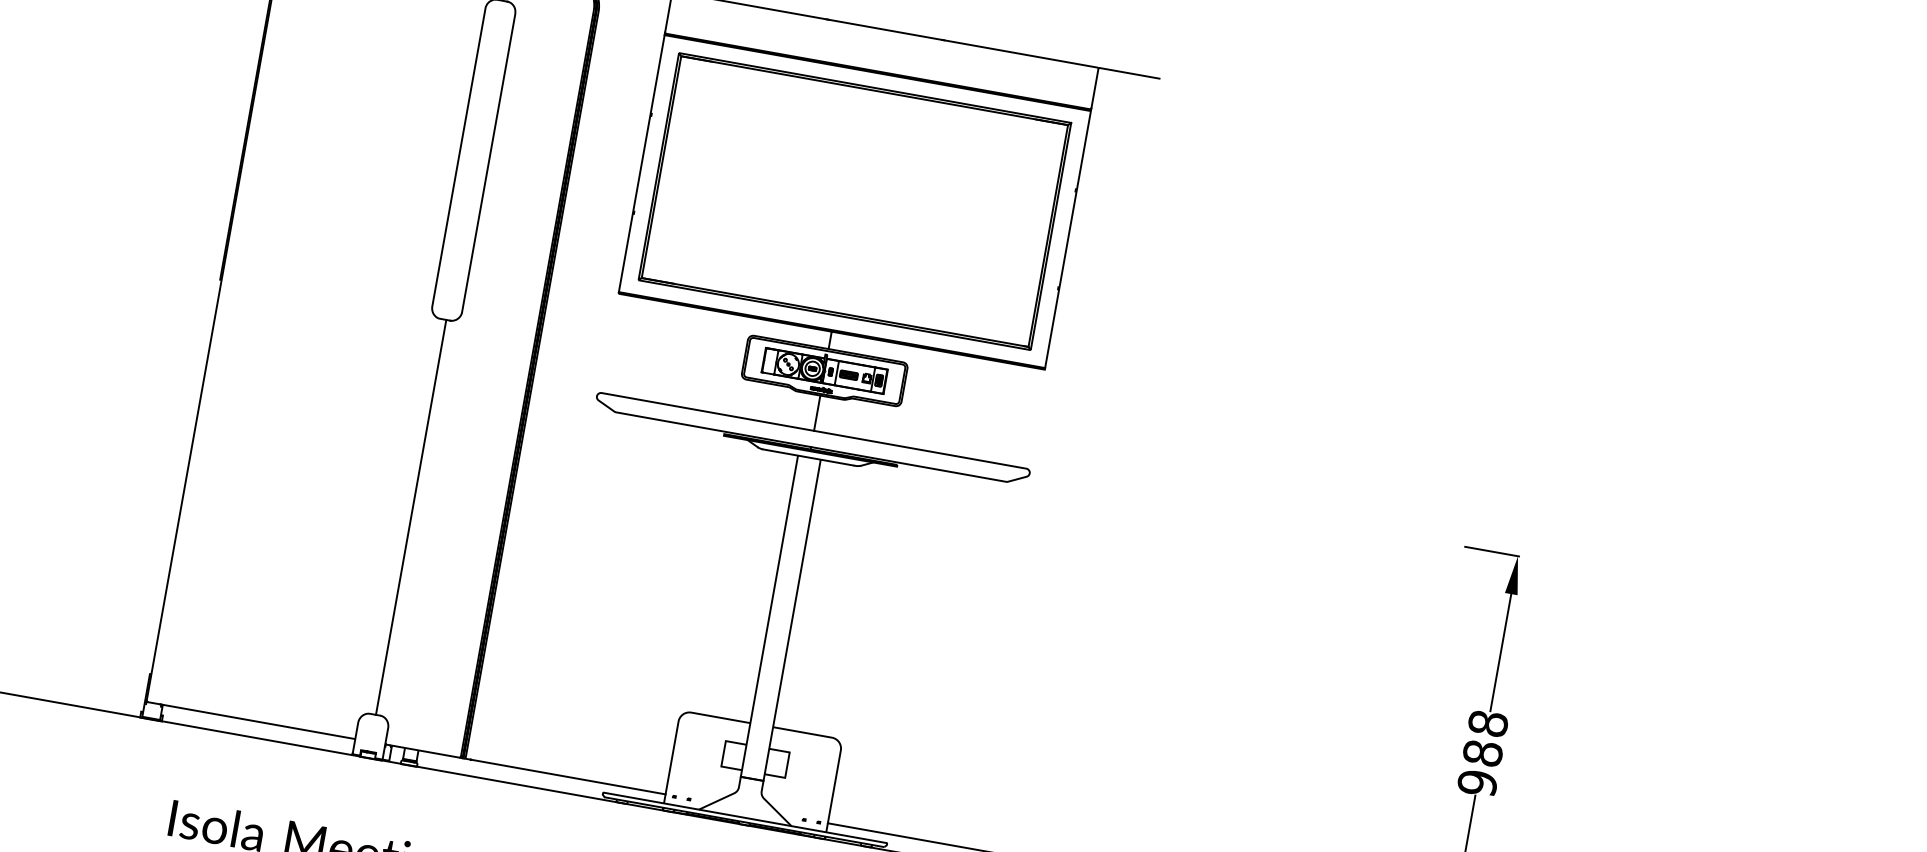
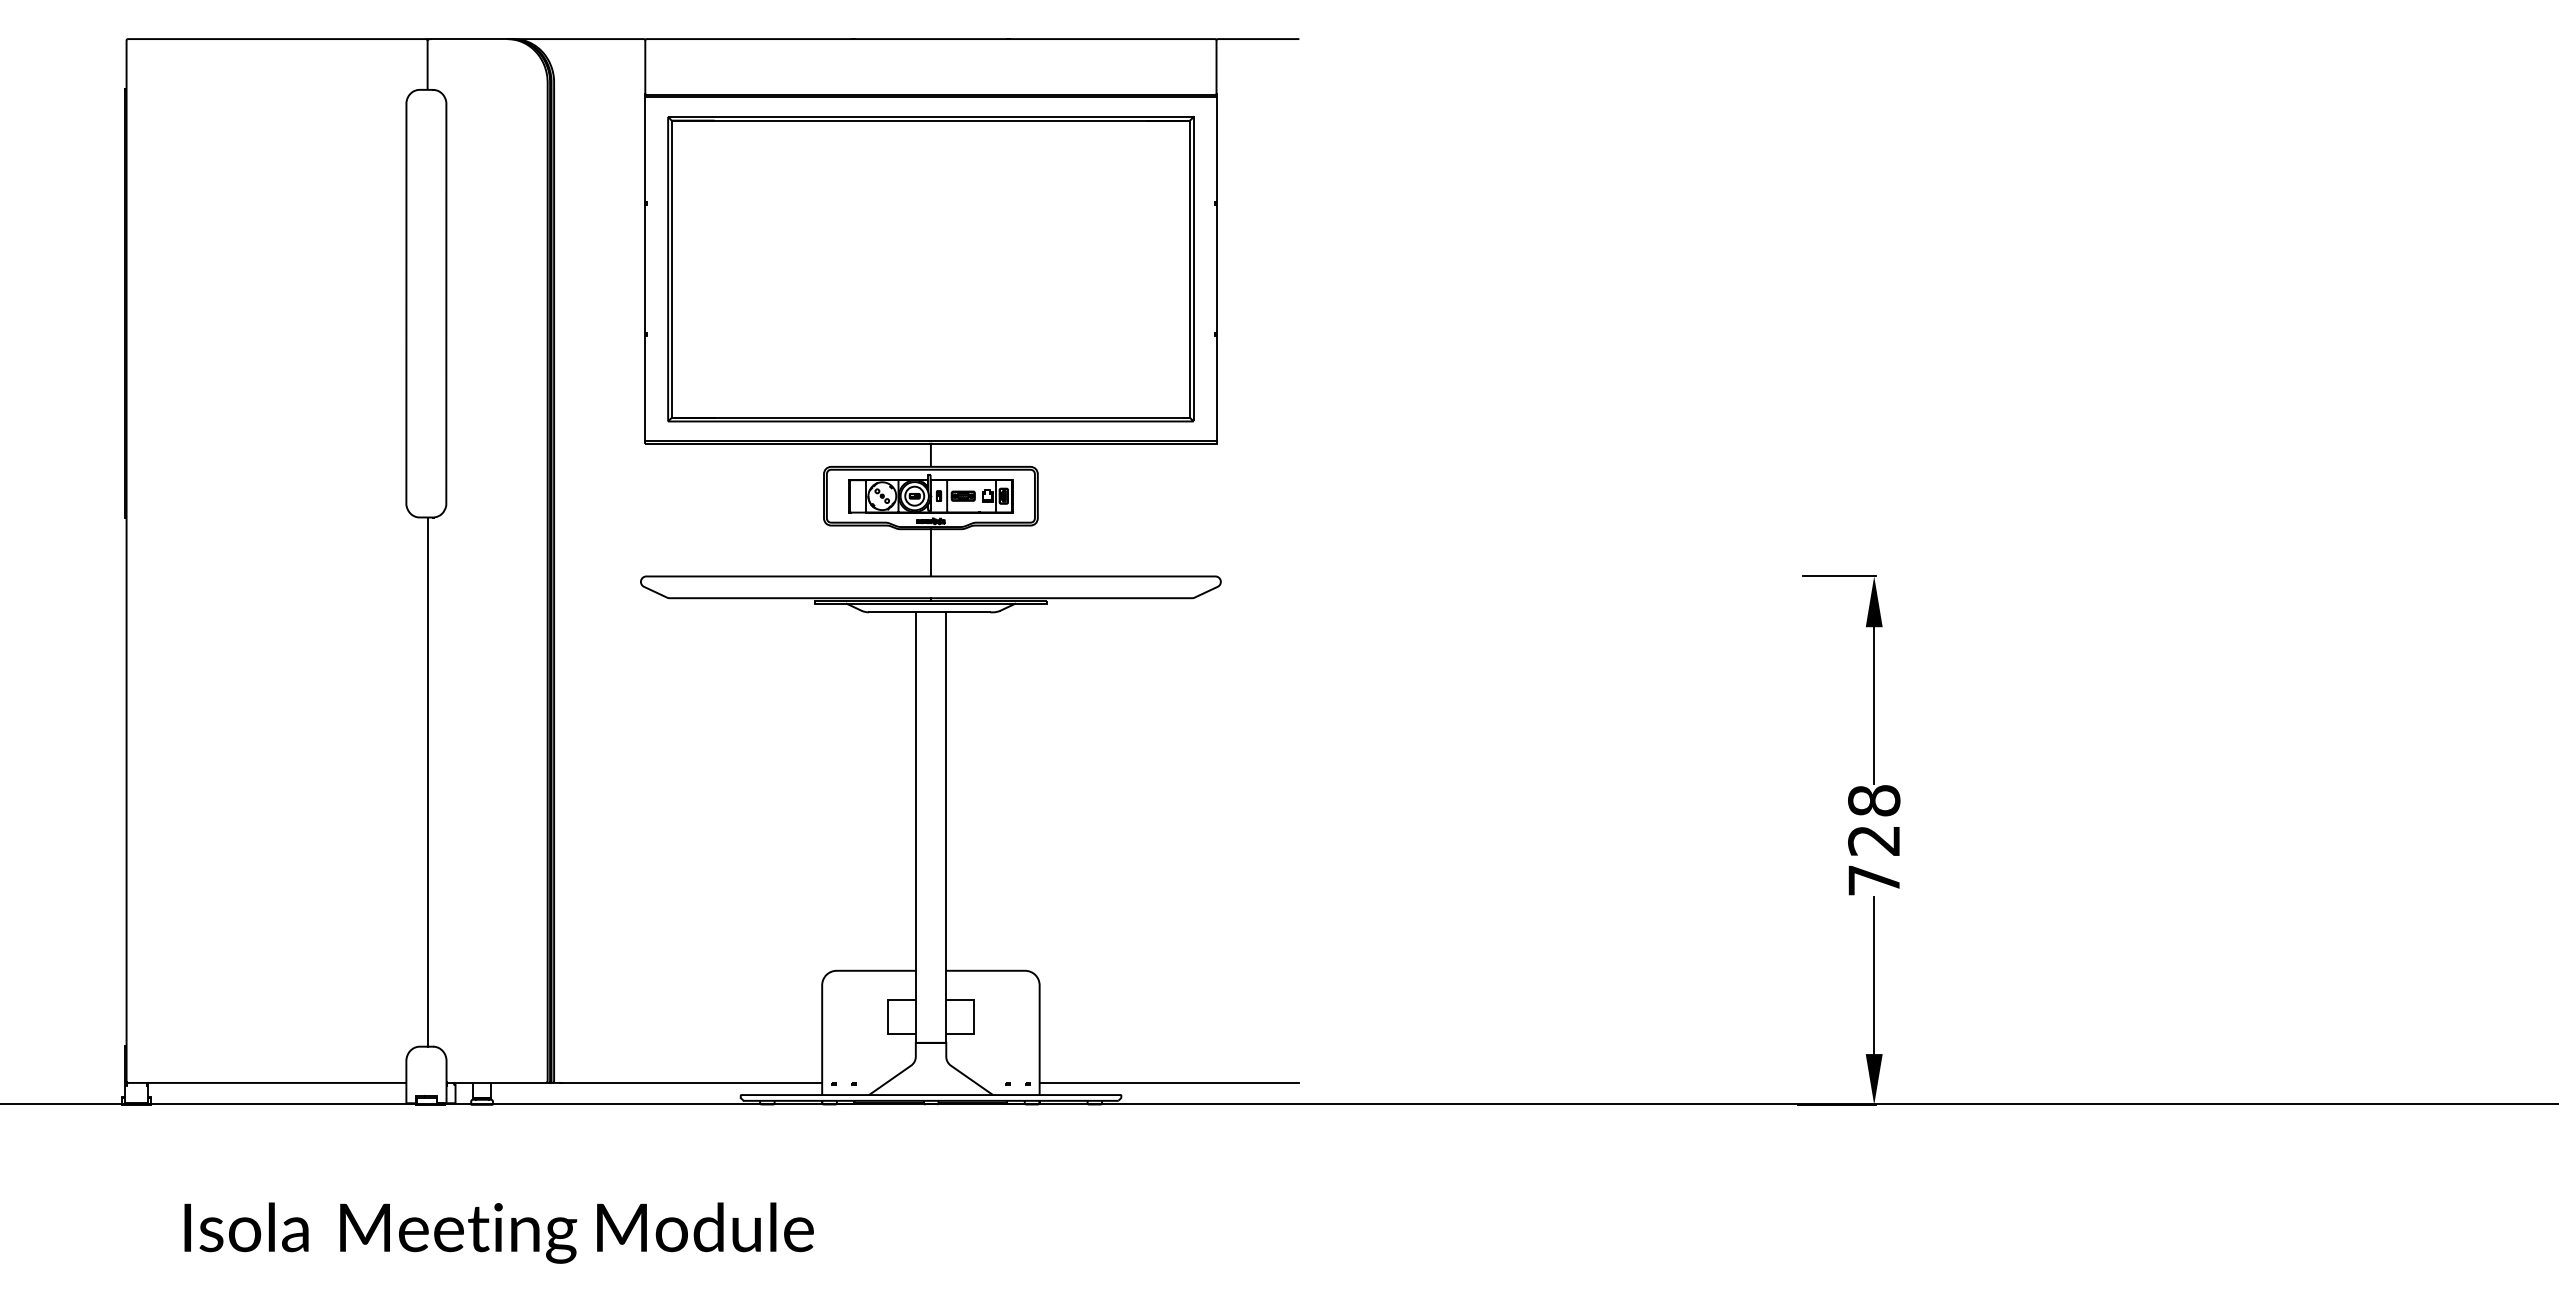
text: (1480, 768) -> (1874, 860), 988 -> 728

